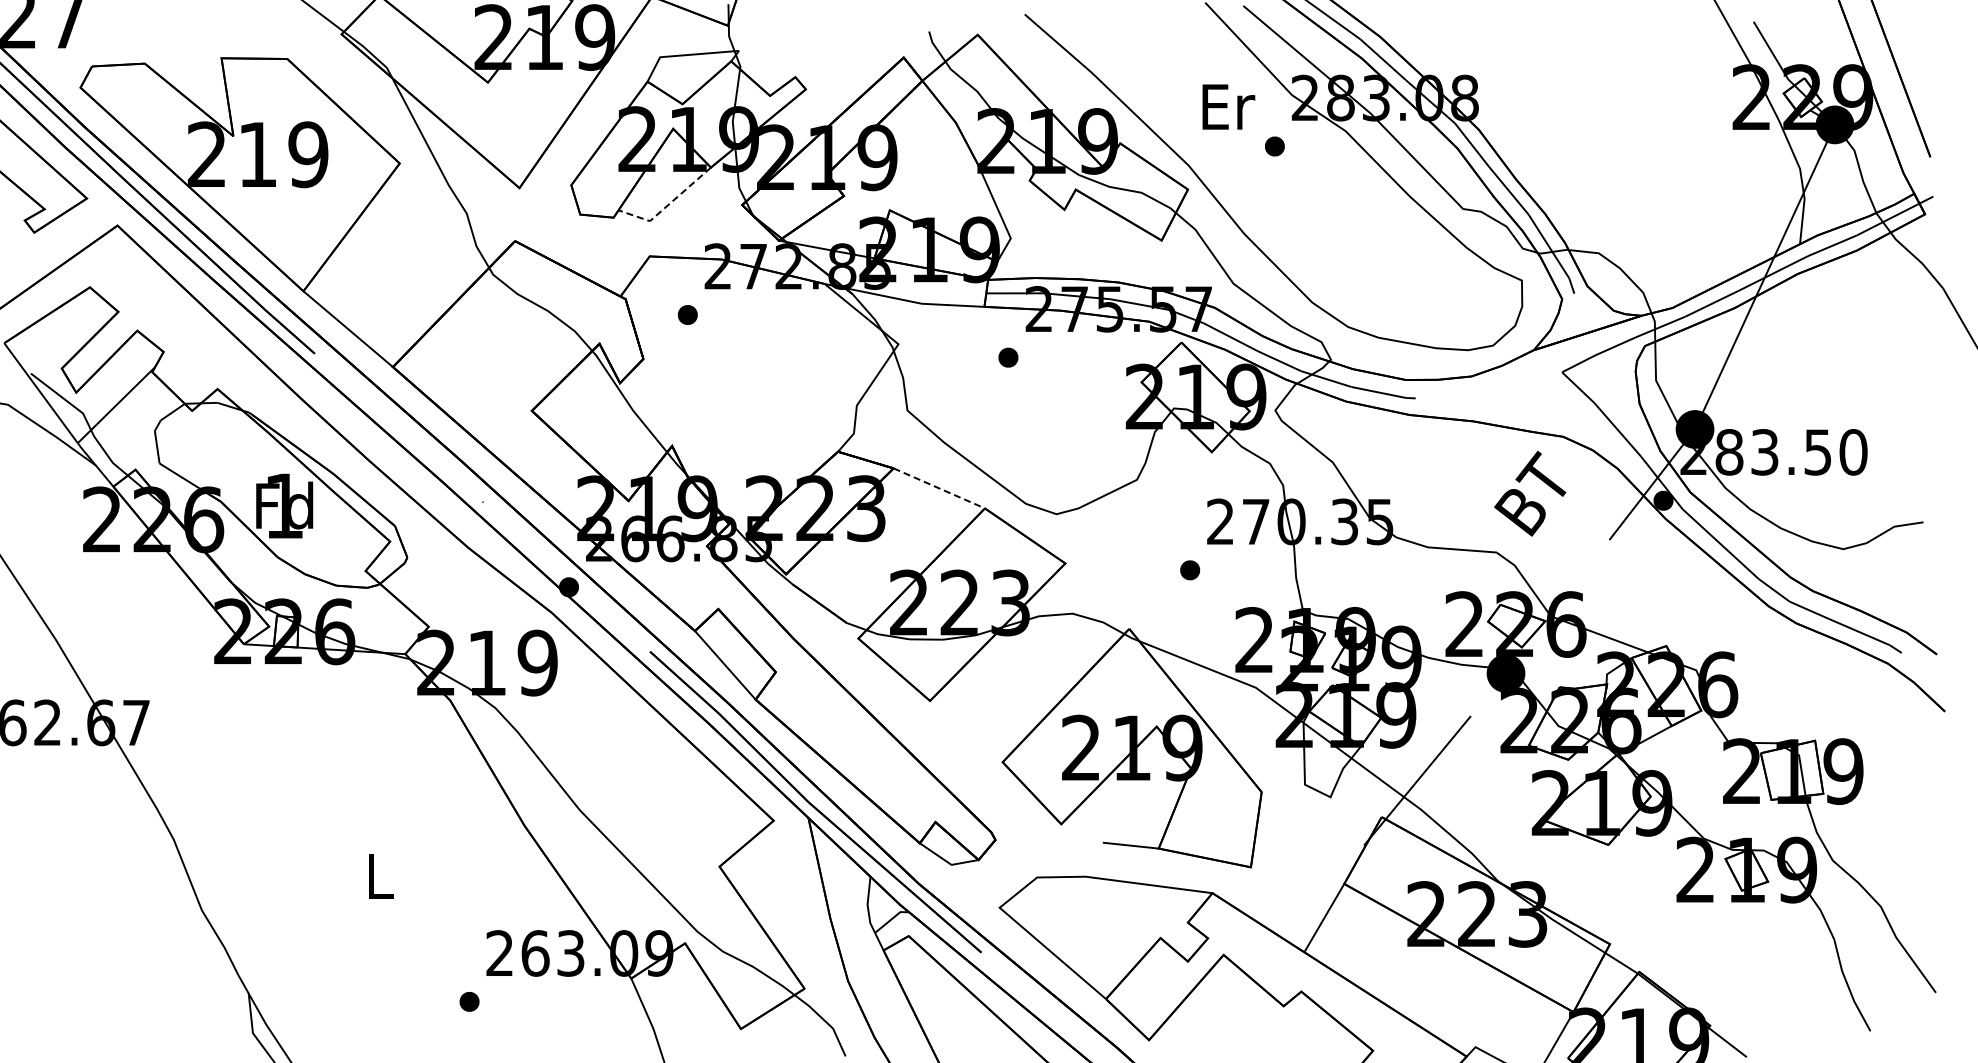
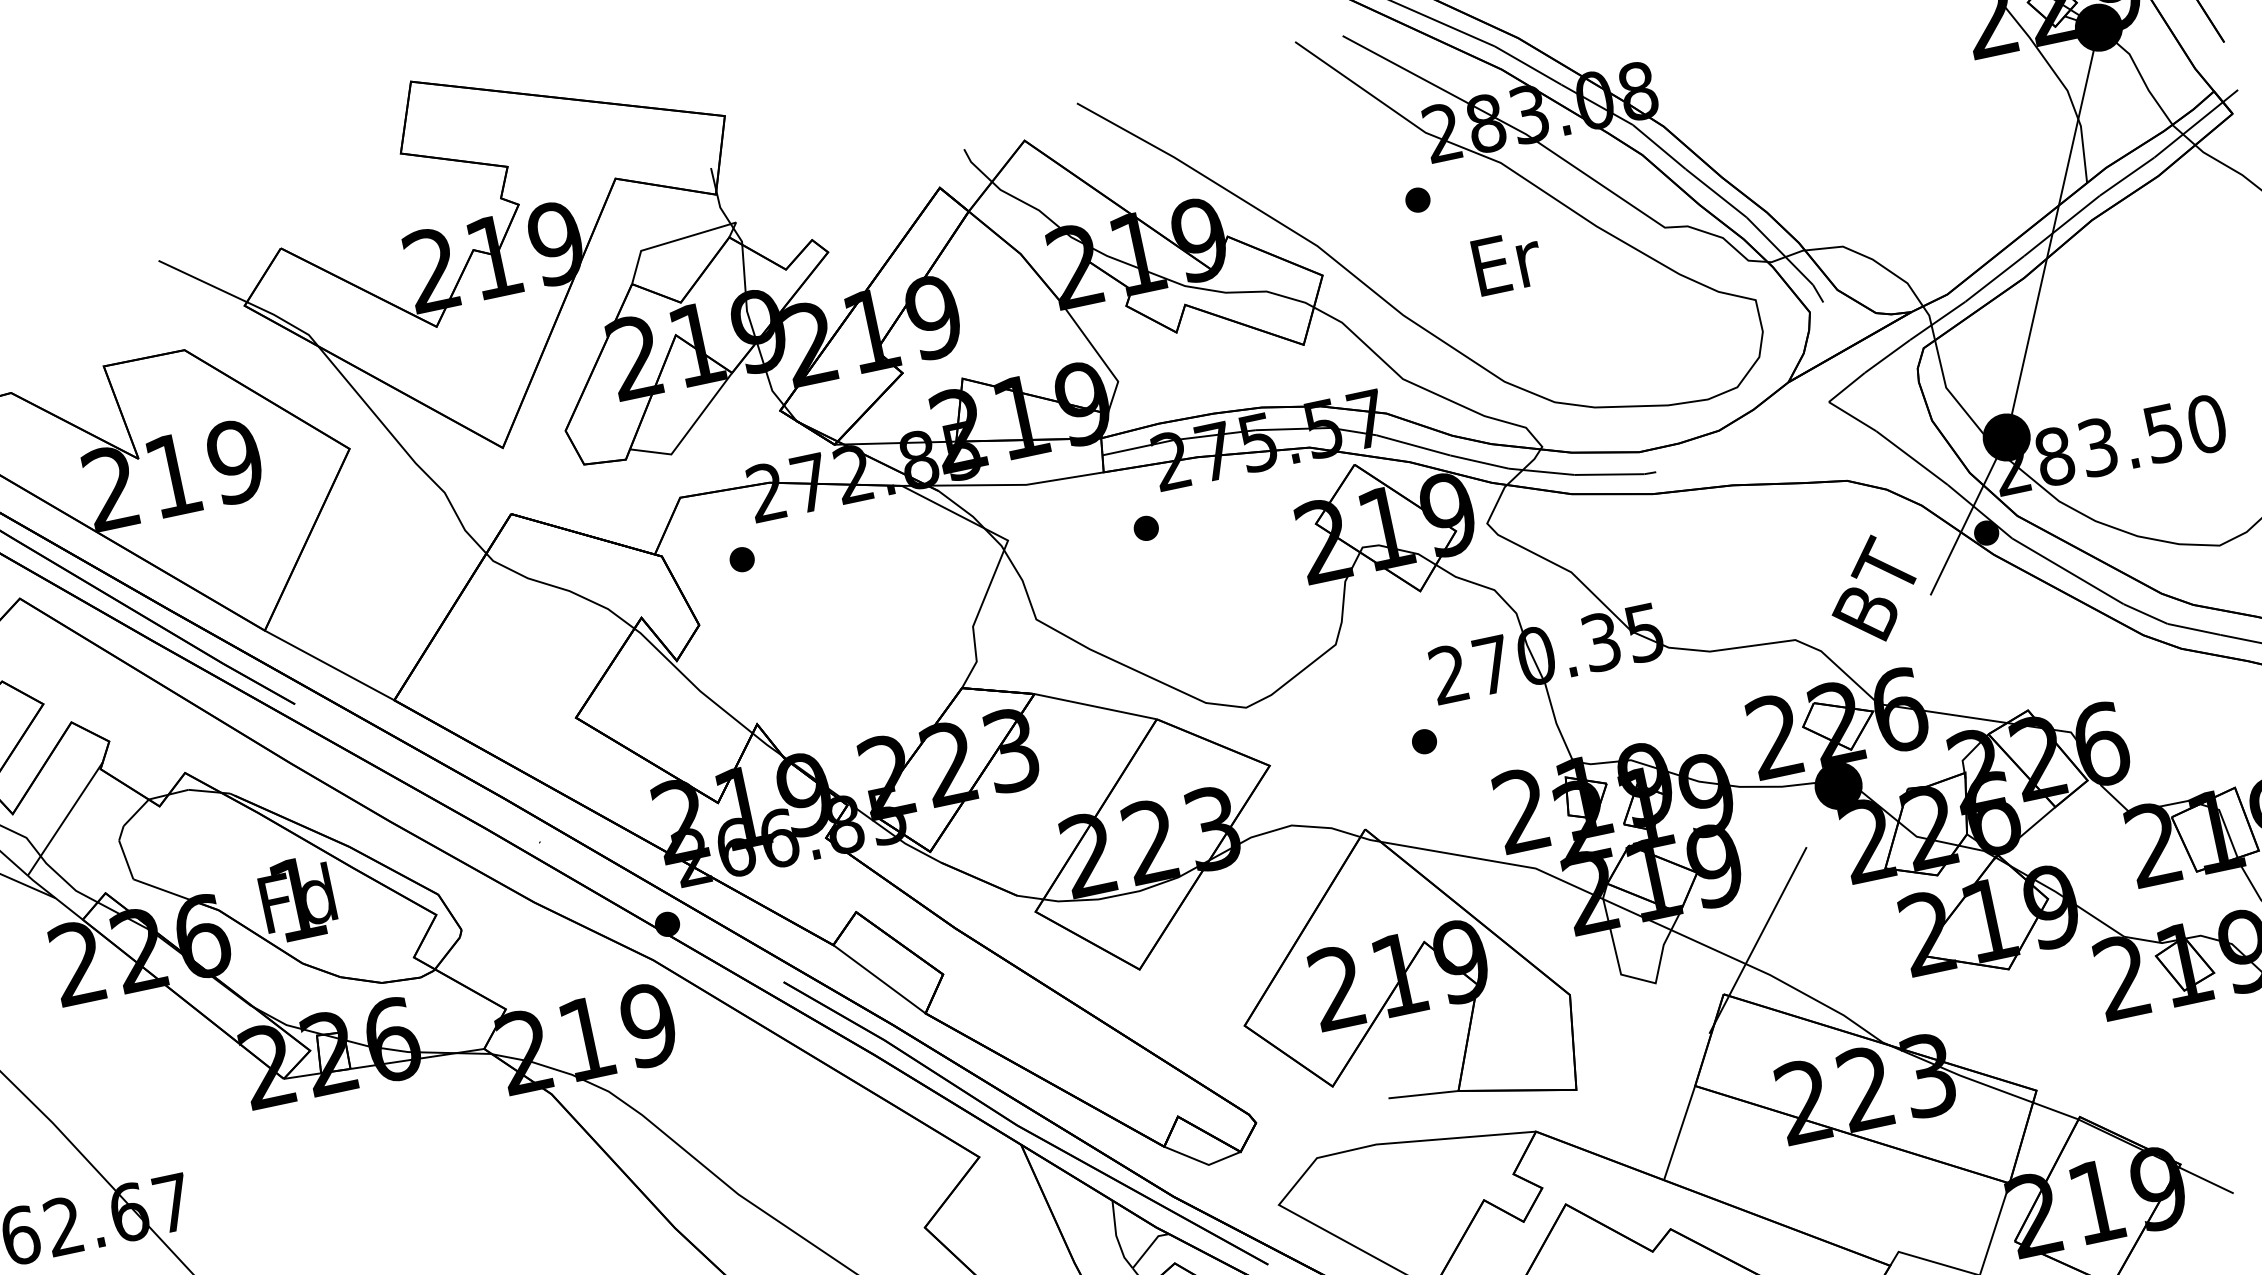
text: (1228, 106) -> (1507, 261), moved
line: (667, 206) -> (689, 431), dashed -> solid
line: (939, 488) -> (1095, 706), dashed -> solid
text: (1530, 493) -> (1872, 588), moved

